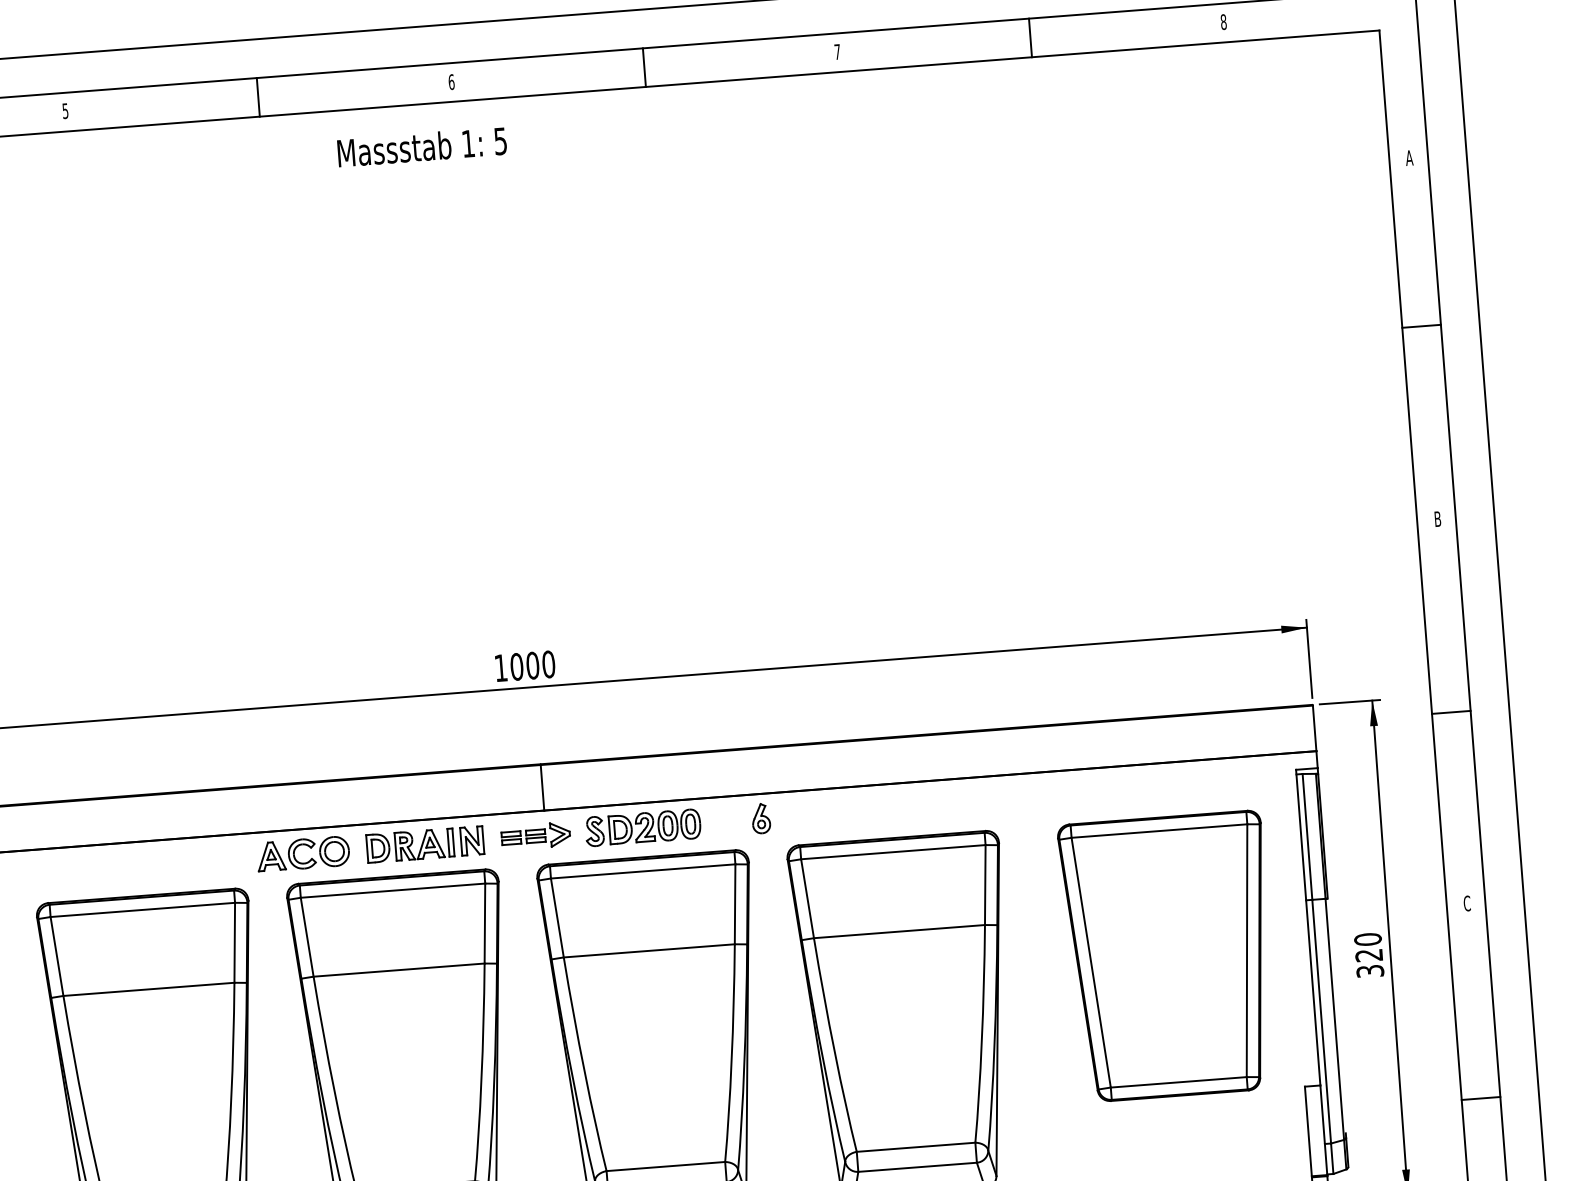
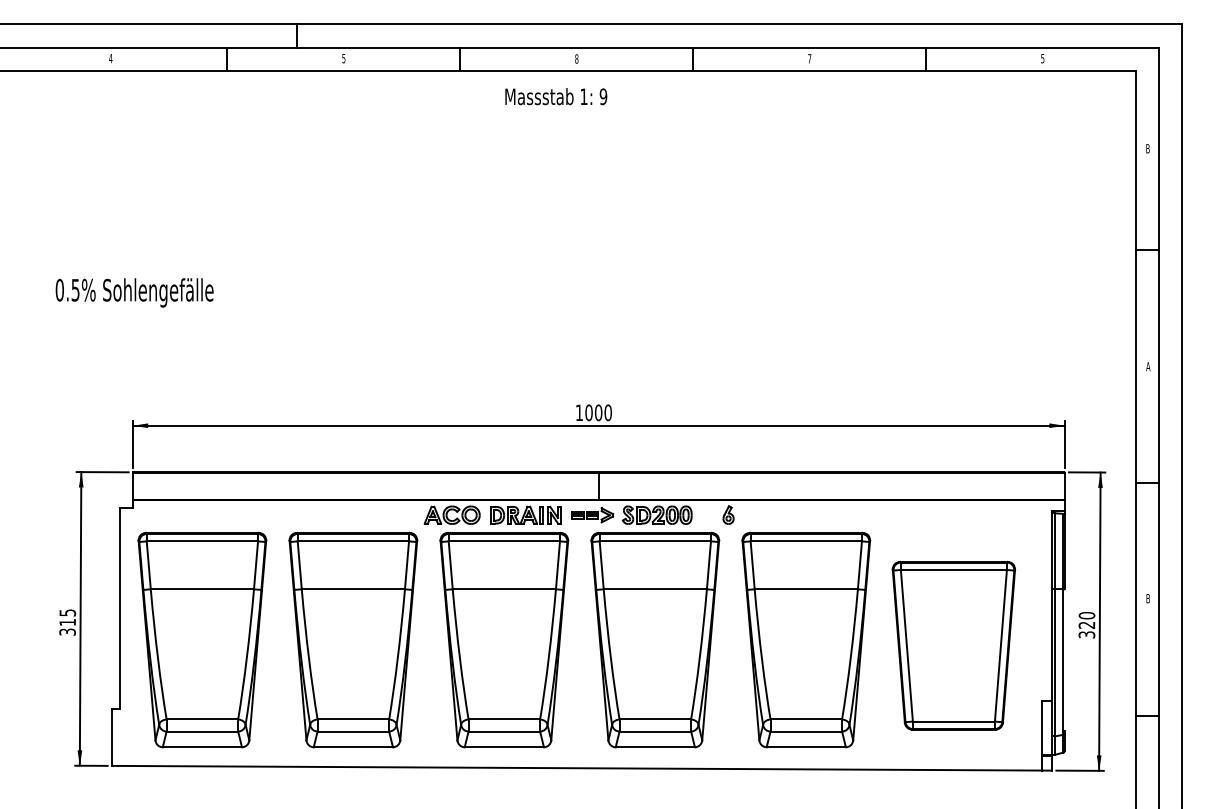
text: (1223, 21) -> (1042, 58), 8 -> 5
text: (450, 81) -> (576, 58), 6 -> 8
text: (500, 140) -> (603, 96), 5 -> 9
text: (1408, 157) -> (1147, 148), A -> B
text: (1438, 518) -> (1148, 366), B -> A
text: (1467, 903) -> (1148, 598), C -> B
part: (1168, 956) -> (953, 645), moved

